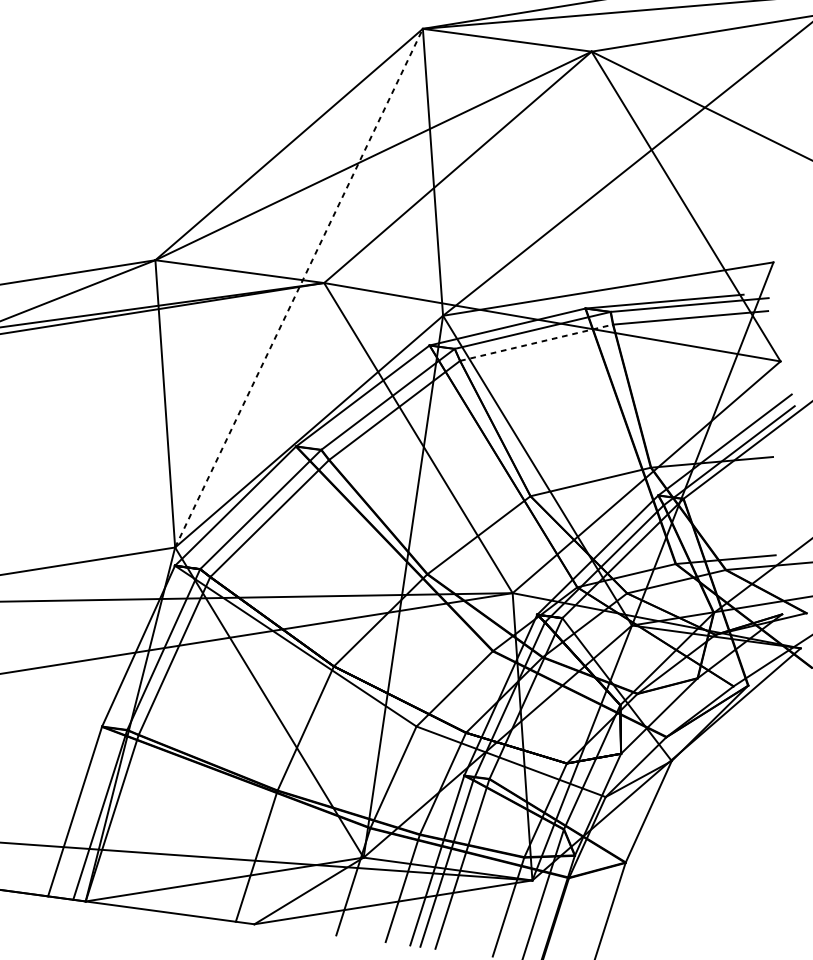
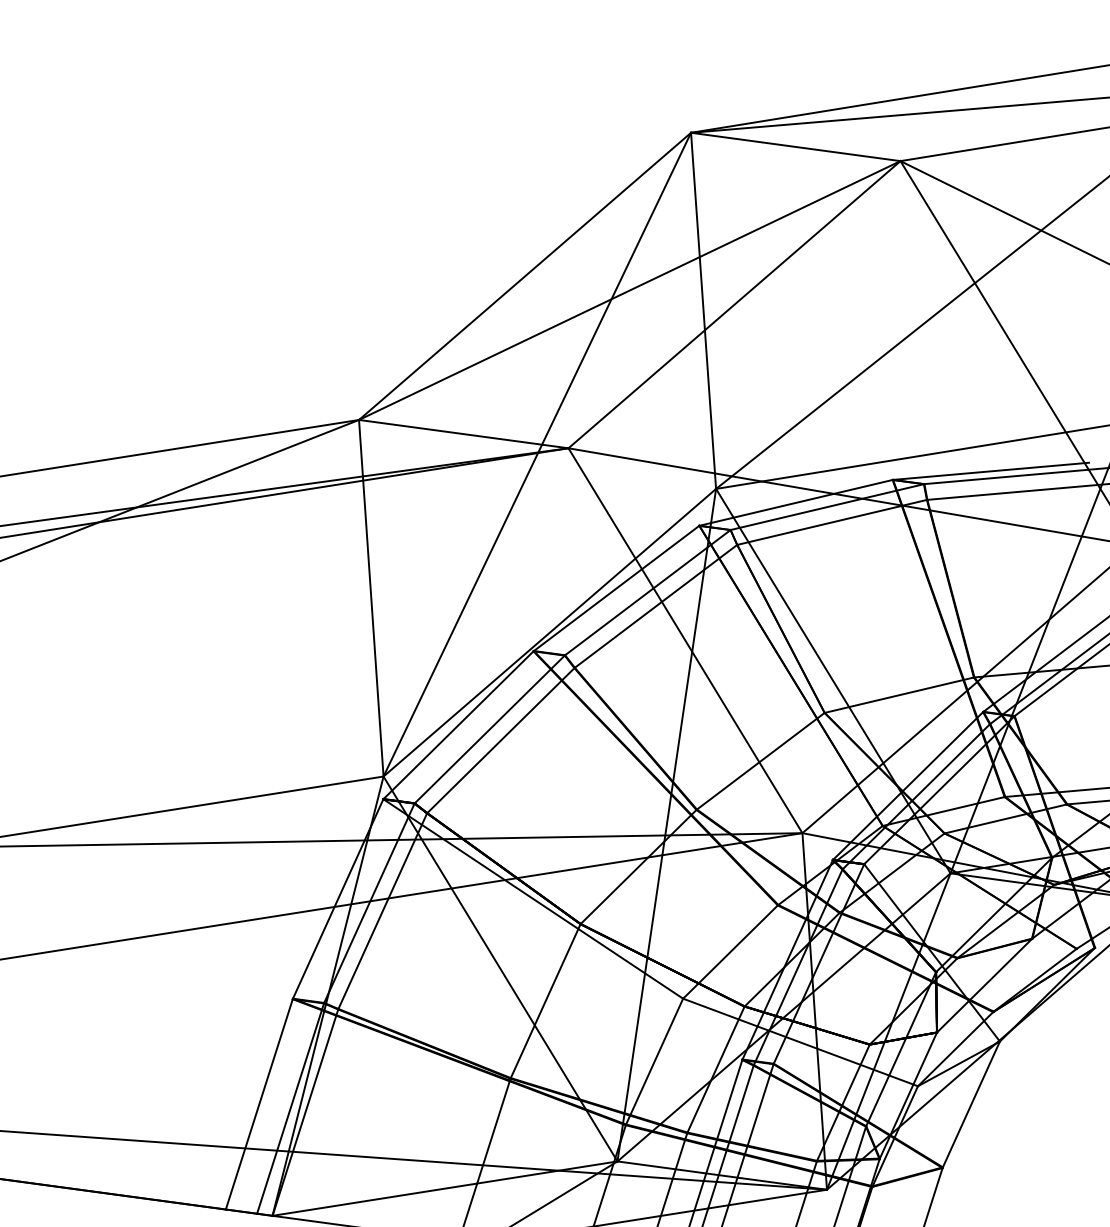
line: (299, 288) -> (537, 454), dashed -> solid
line: (536, 342) -> (832, 522), dashed -> solid

